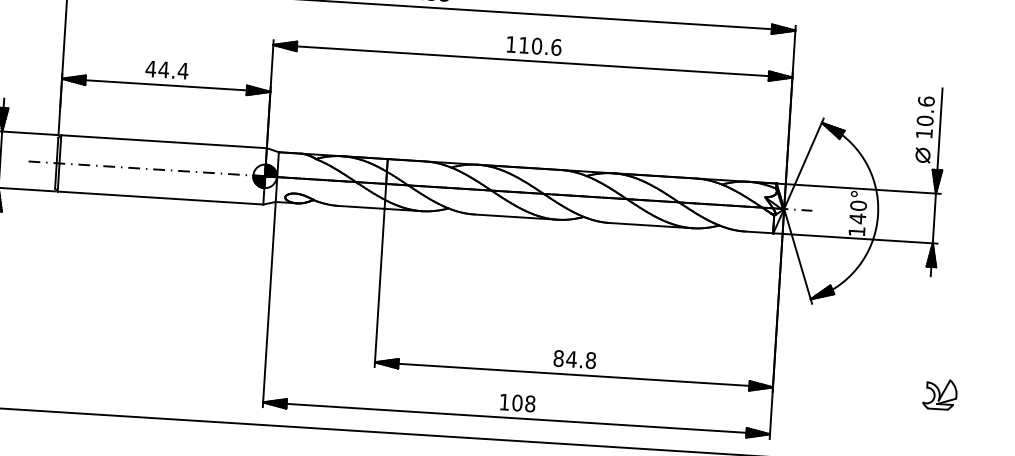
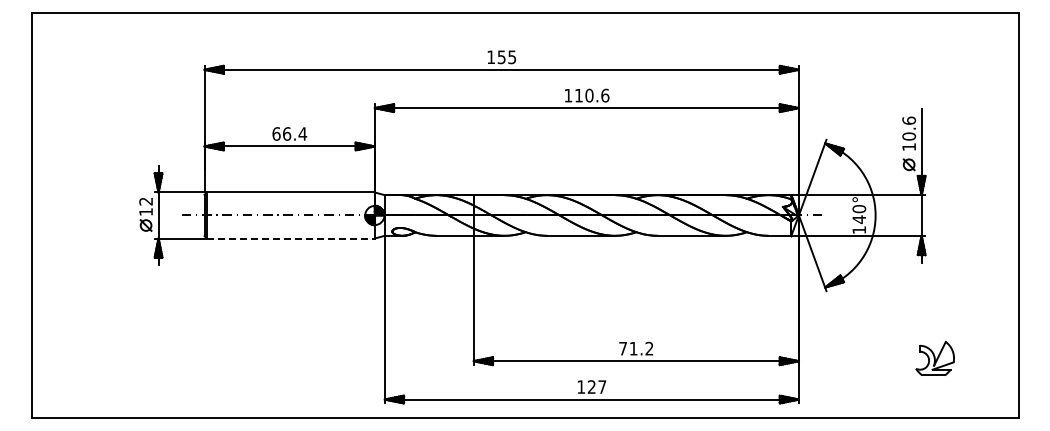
text: (157, 68) -> (281, 133), 44.4 -> 66.4
line: (160, 198) -> (290, 238), solid -> dashed
text: (575, 359) -> (636, 348), 84.8 -> 71.2
part: (940, 393) -> (935, 357), size x1.4
text: (523, 402) -> (596, 386), 108 -> 127

